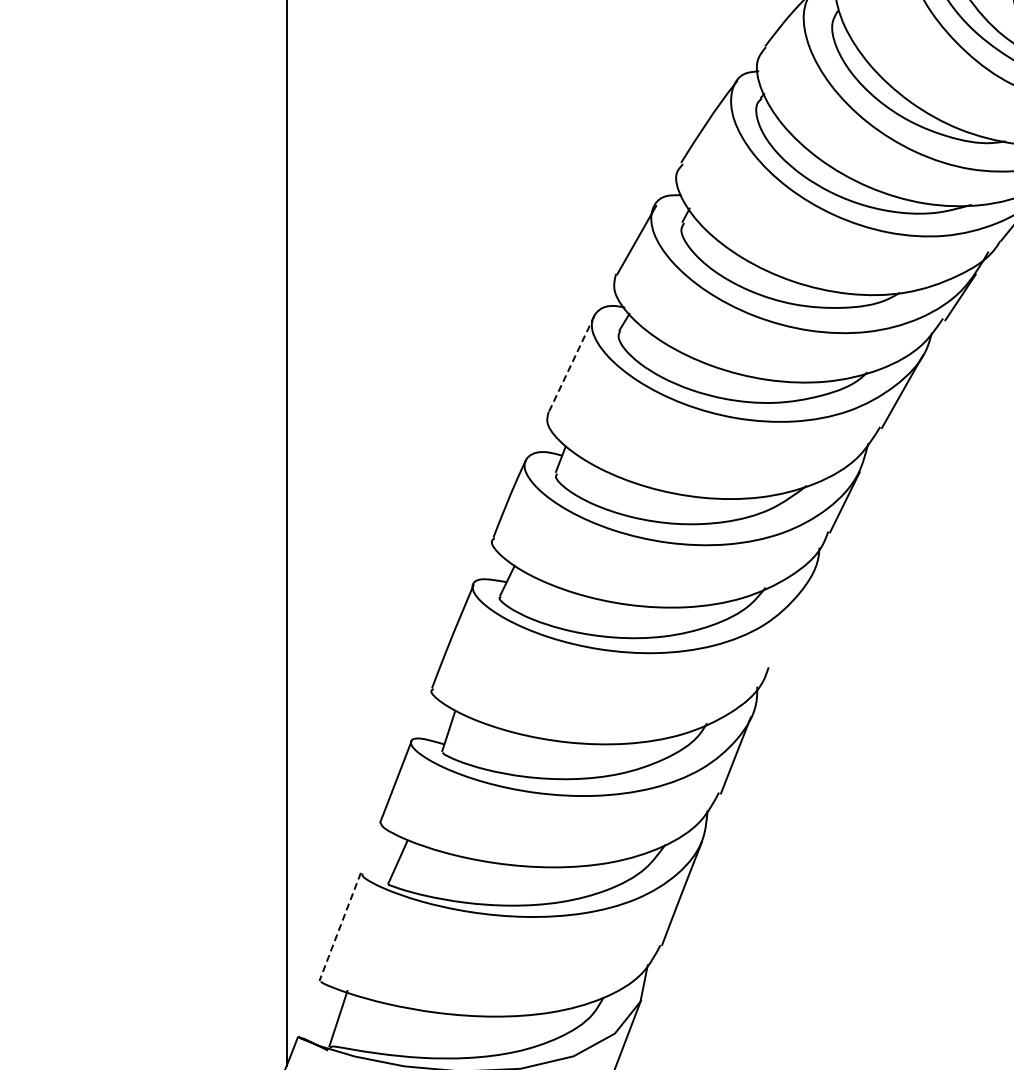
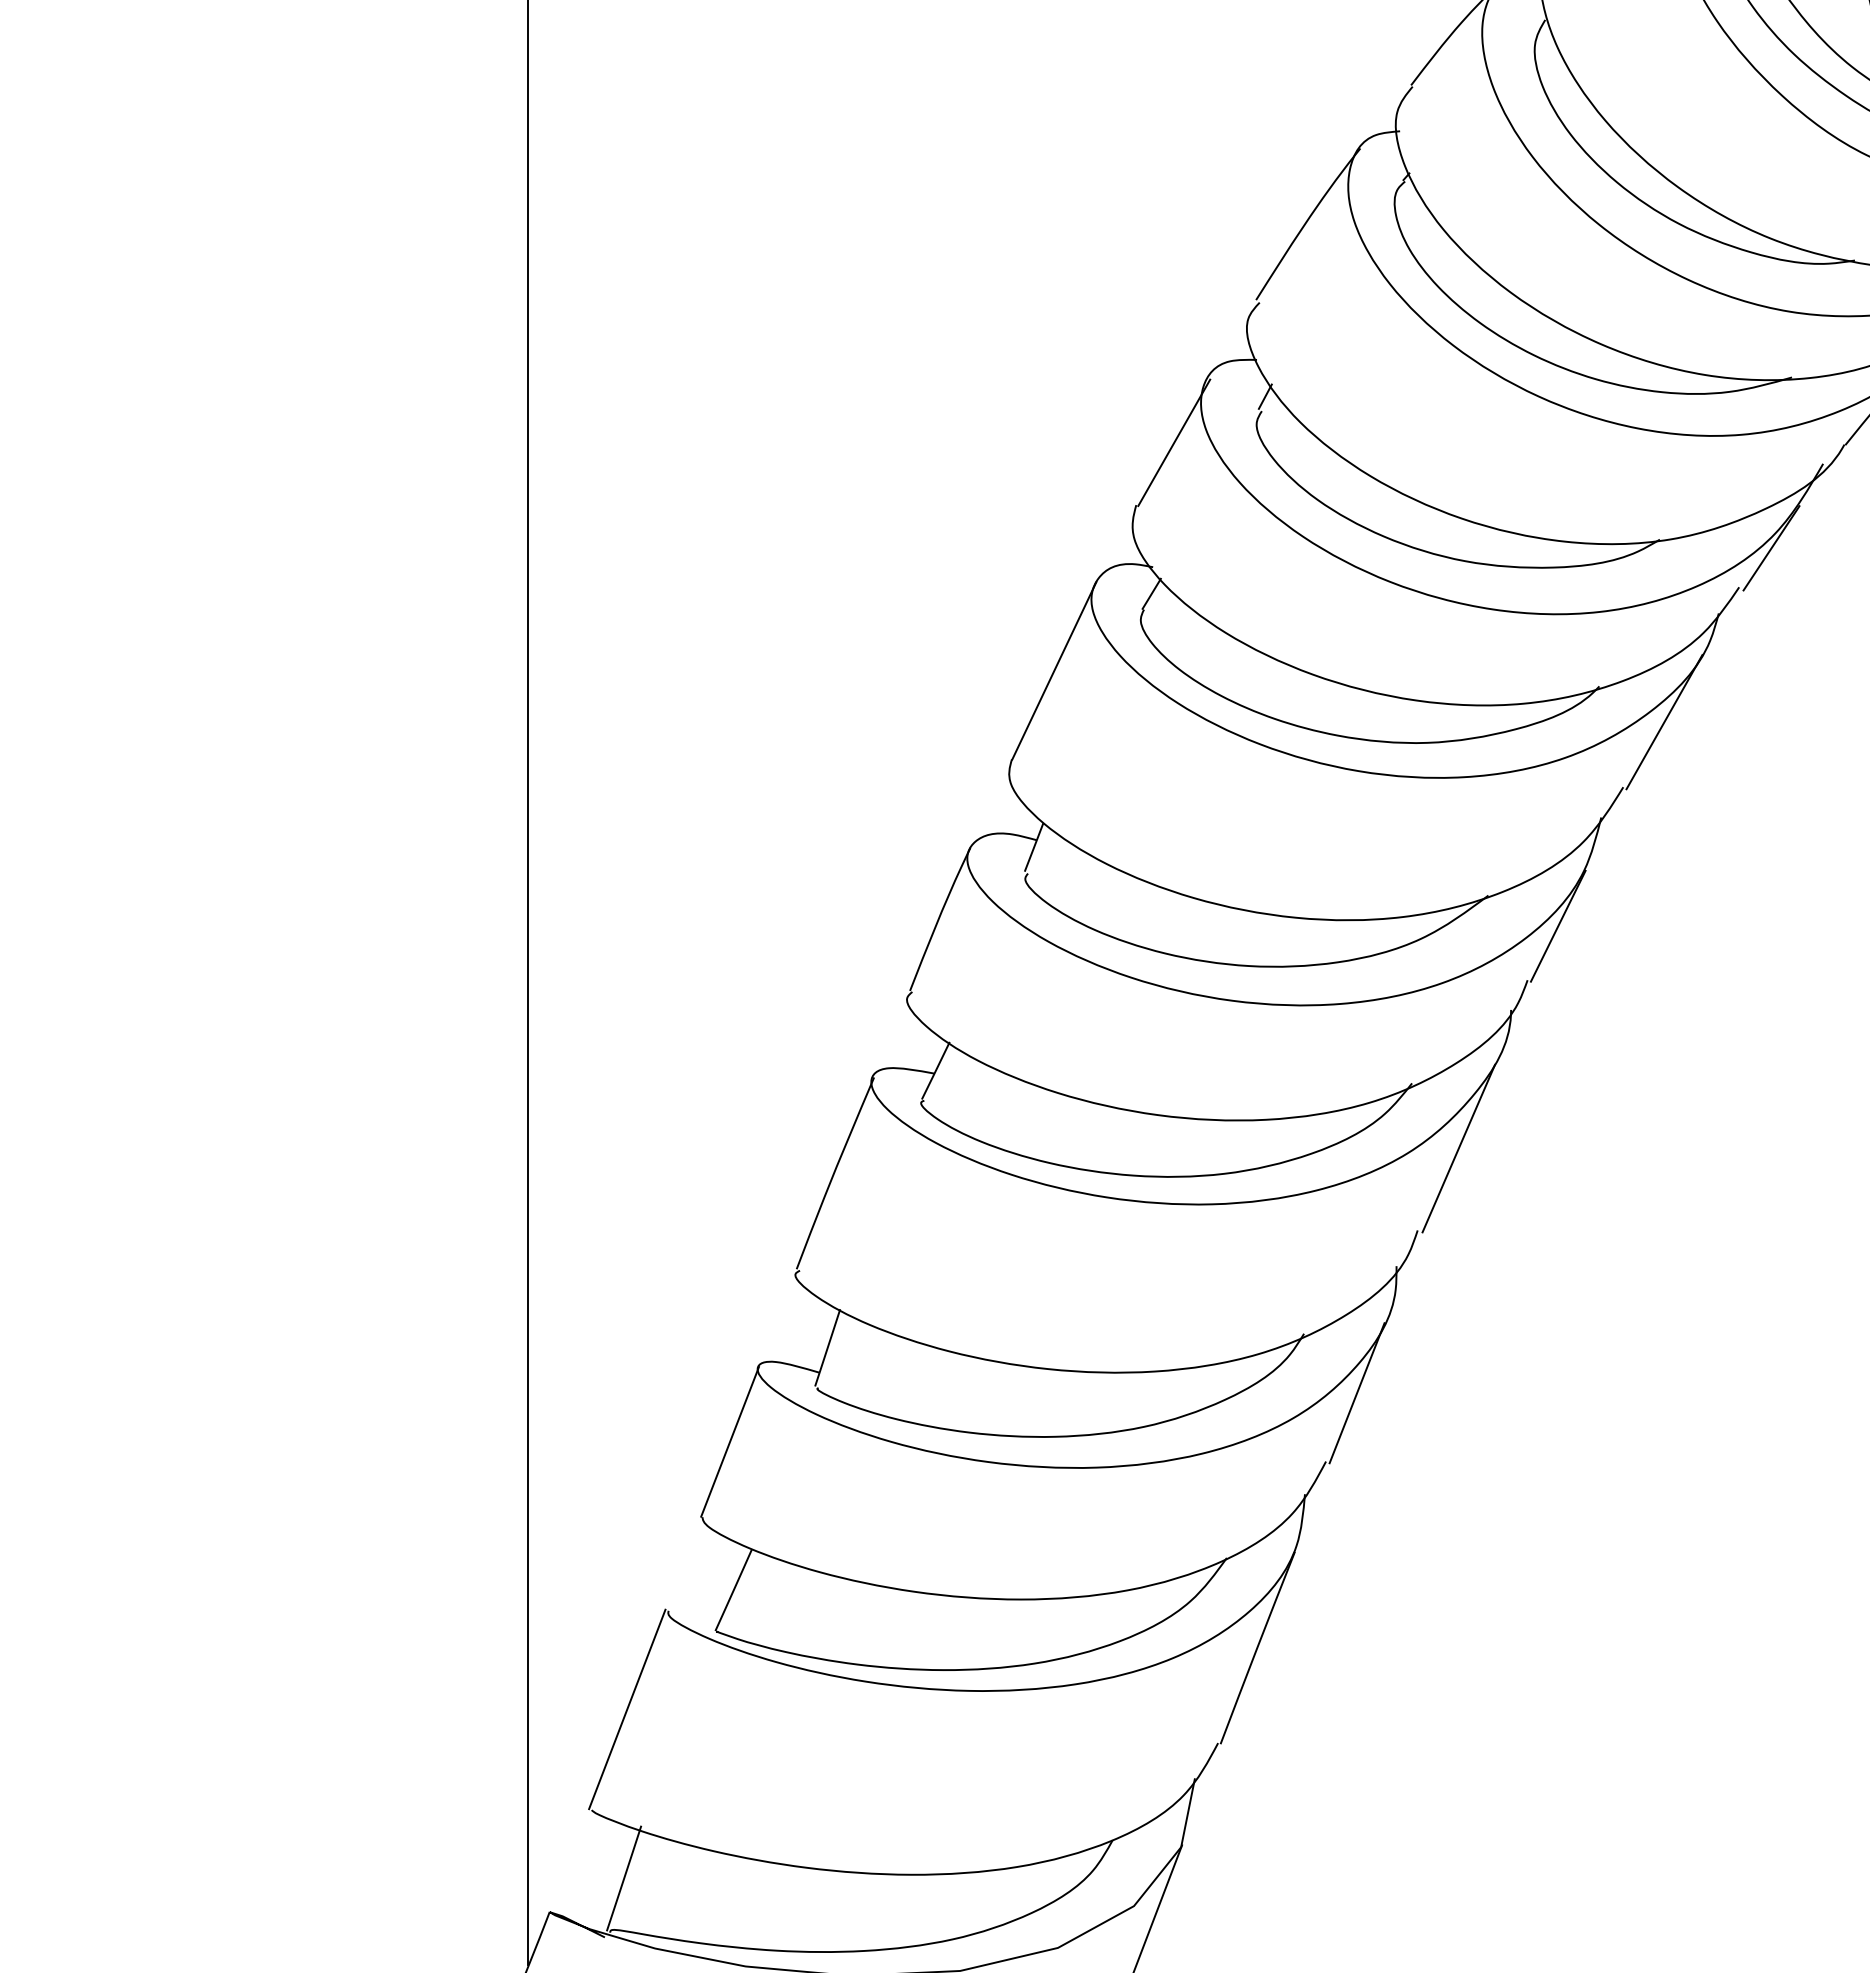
line: (571, 364) -> (1053, 672), dashed -> solid
line: (790, 622) -> (1457, 1147), added
line: (340, 926) -> (627, 1708), dashed -> solid

